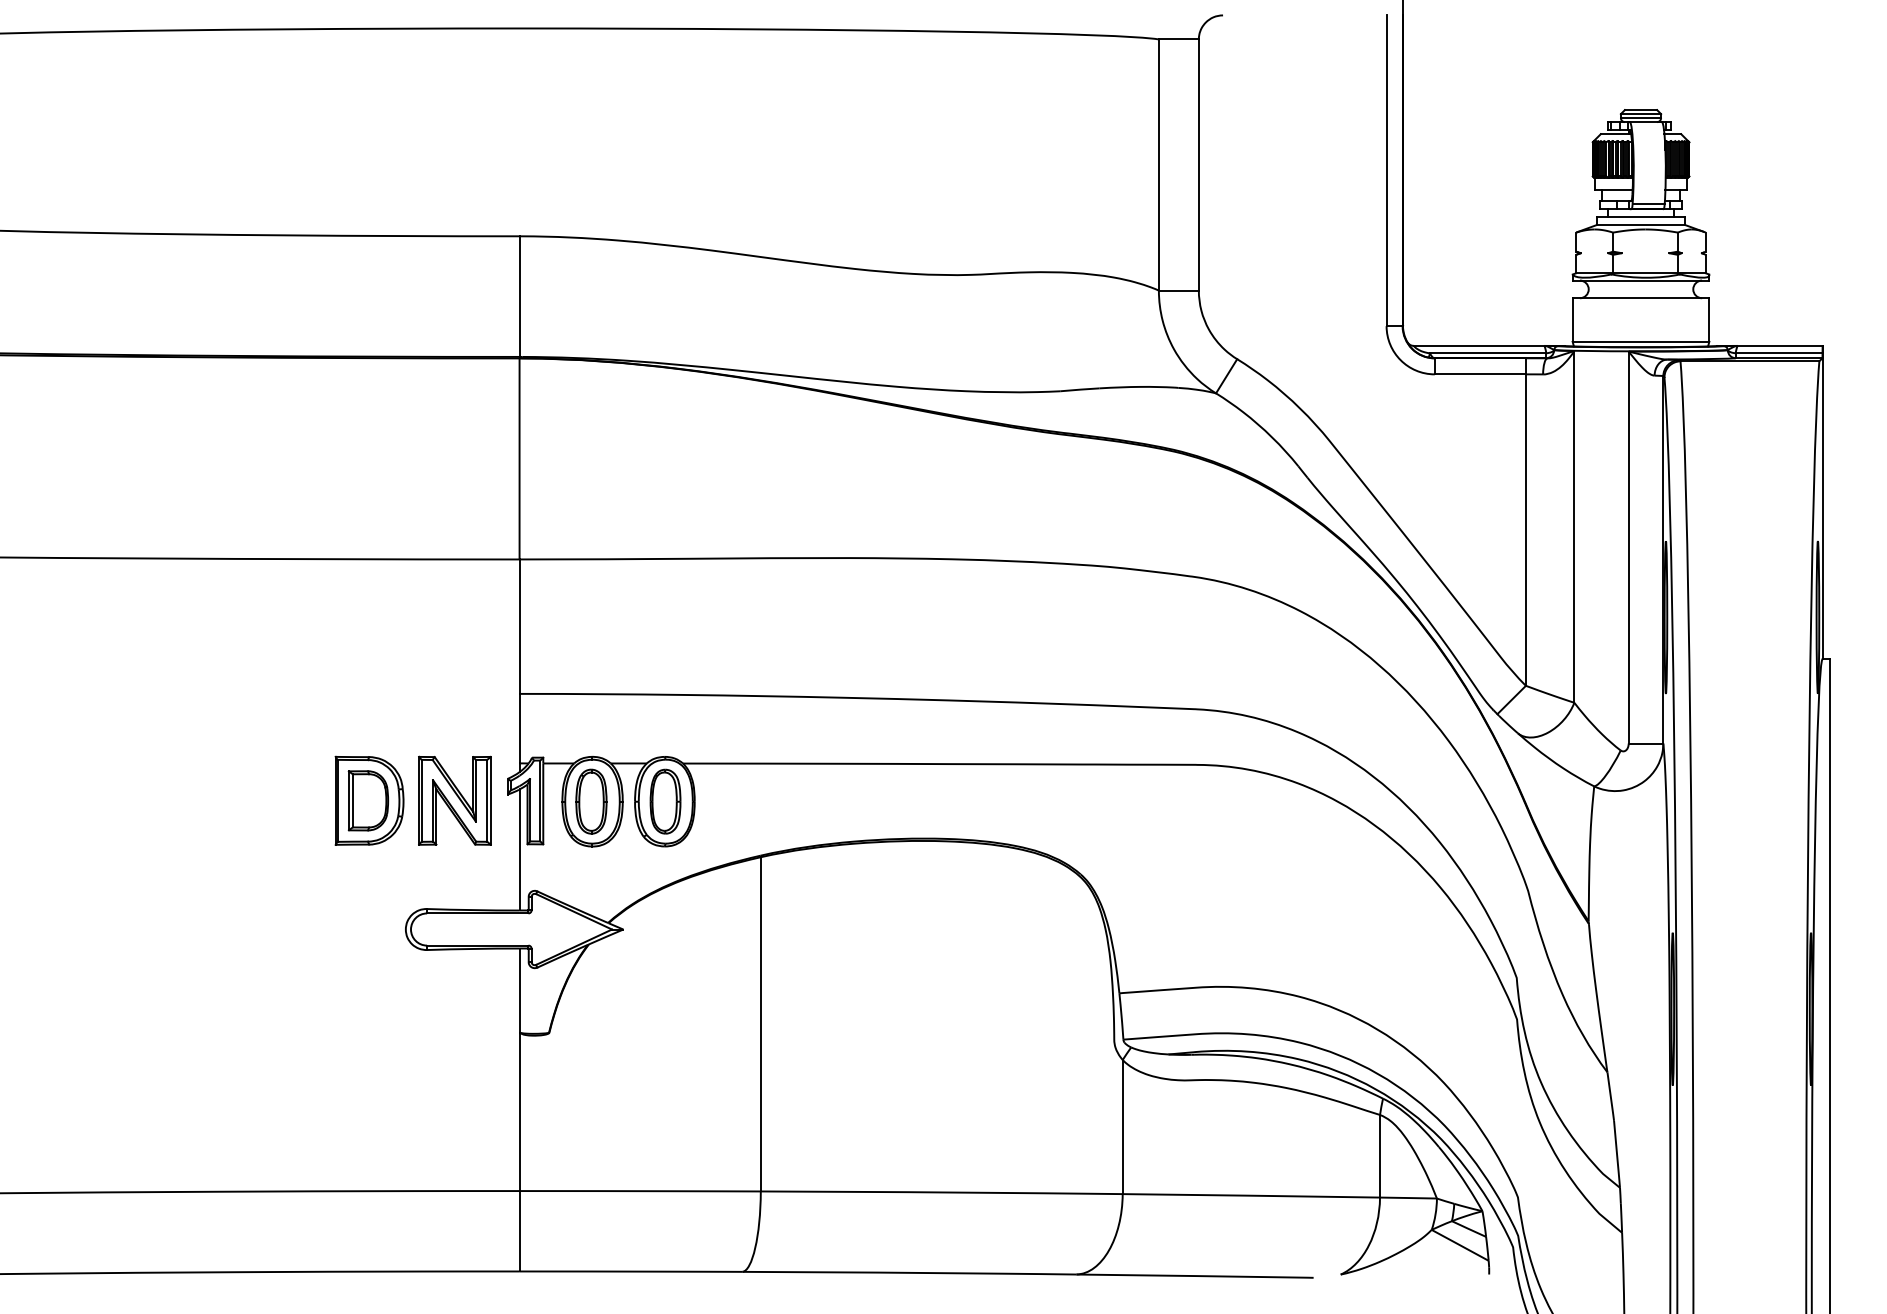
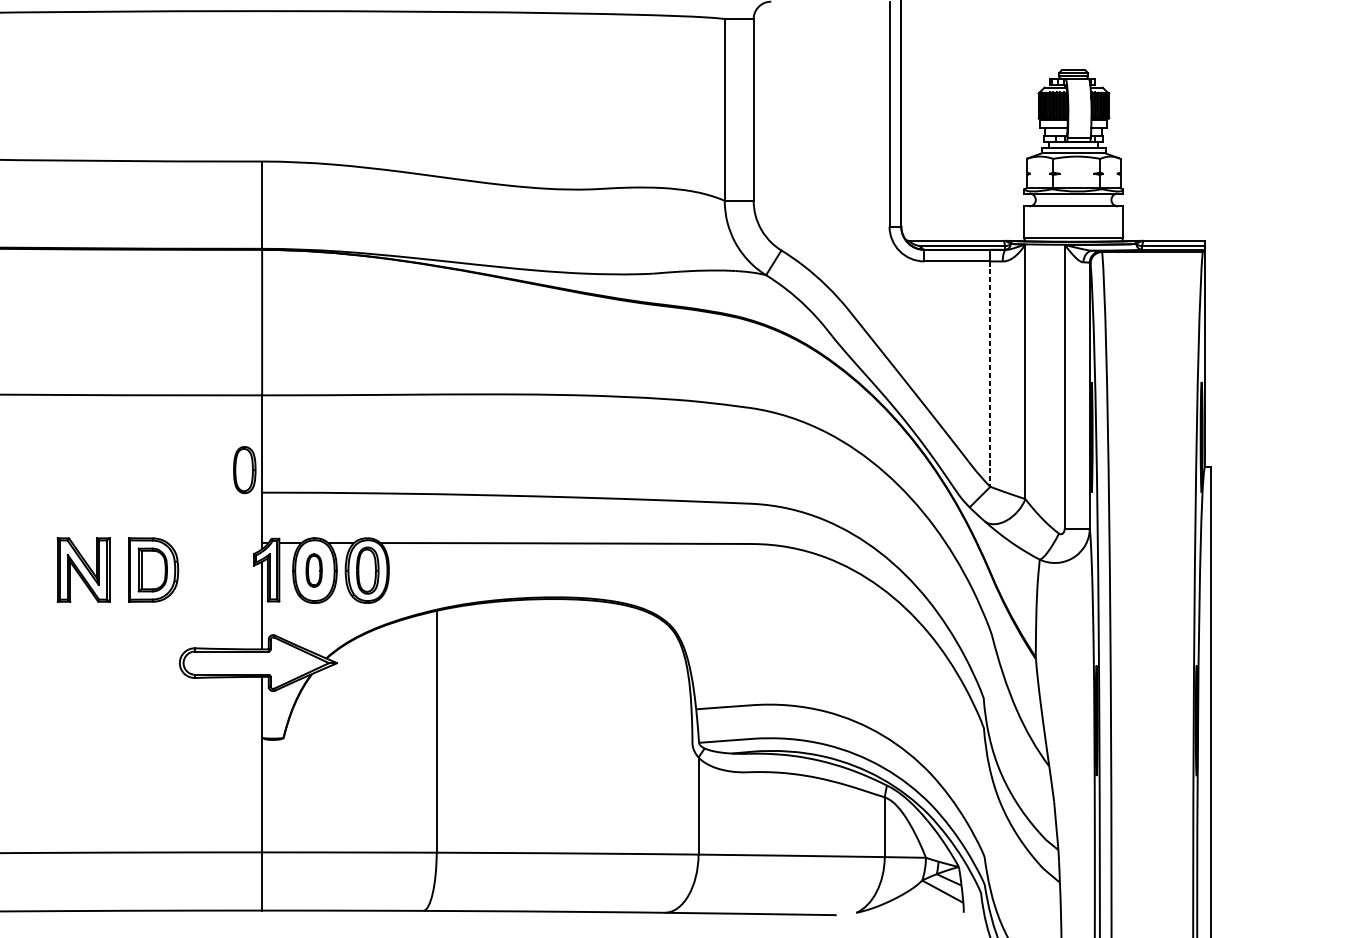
line: (1525, 530) -> (990, 374), solid -> dashed
part: (495, 662) -> (244, 469), added
part: (454, 800) -> (83, 569), moved
part: (591, 801) -> (314, 570), size x0.7

